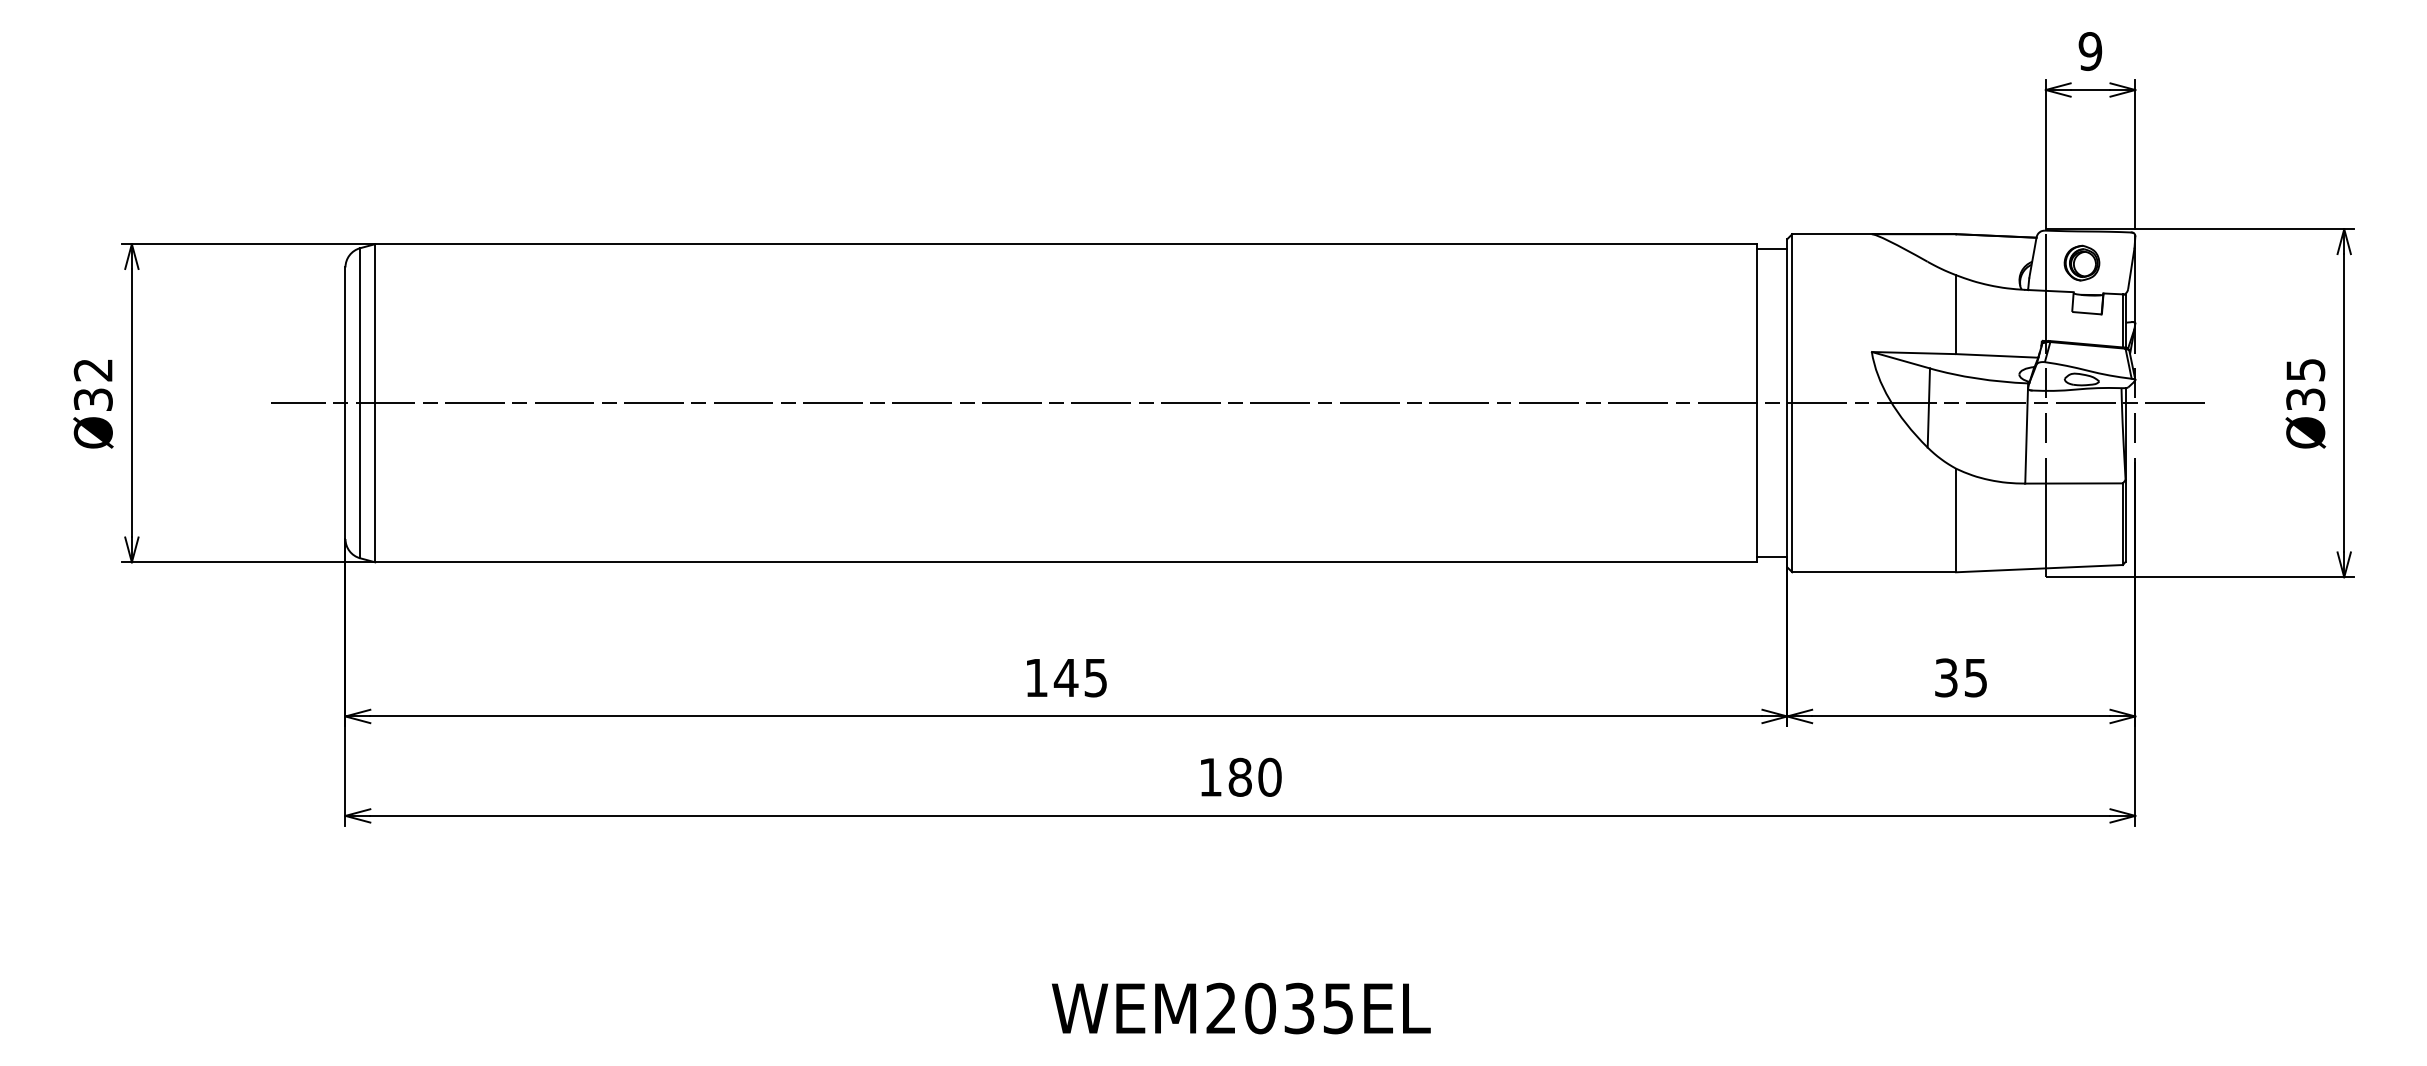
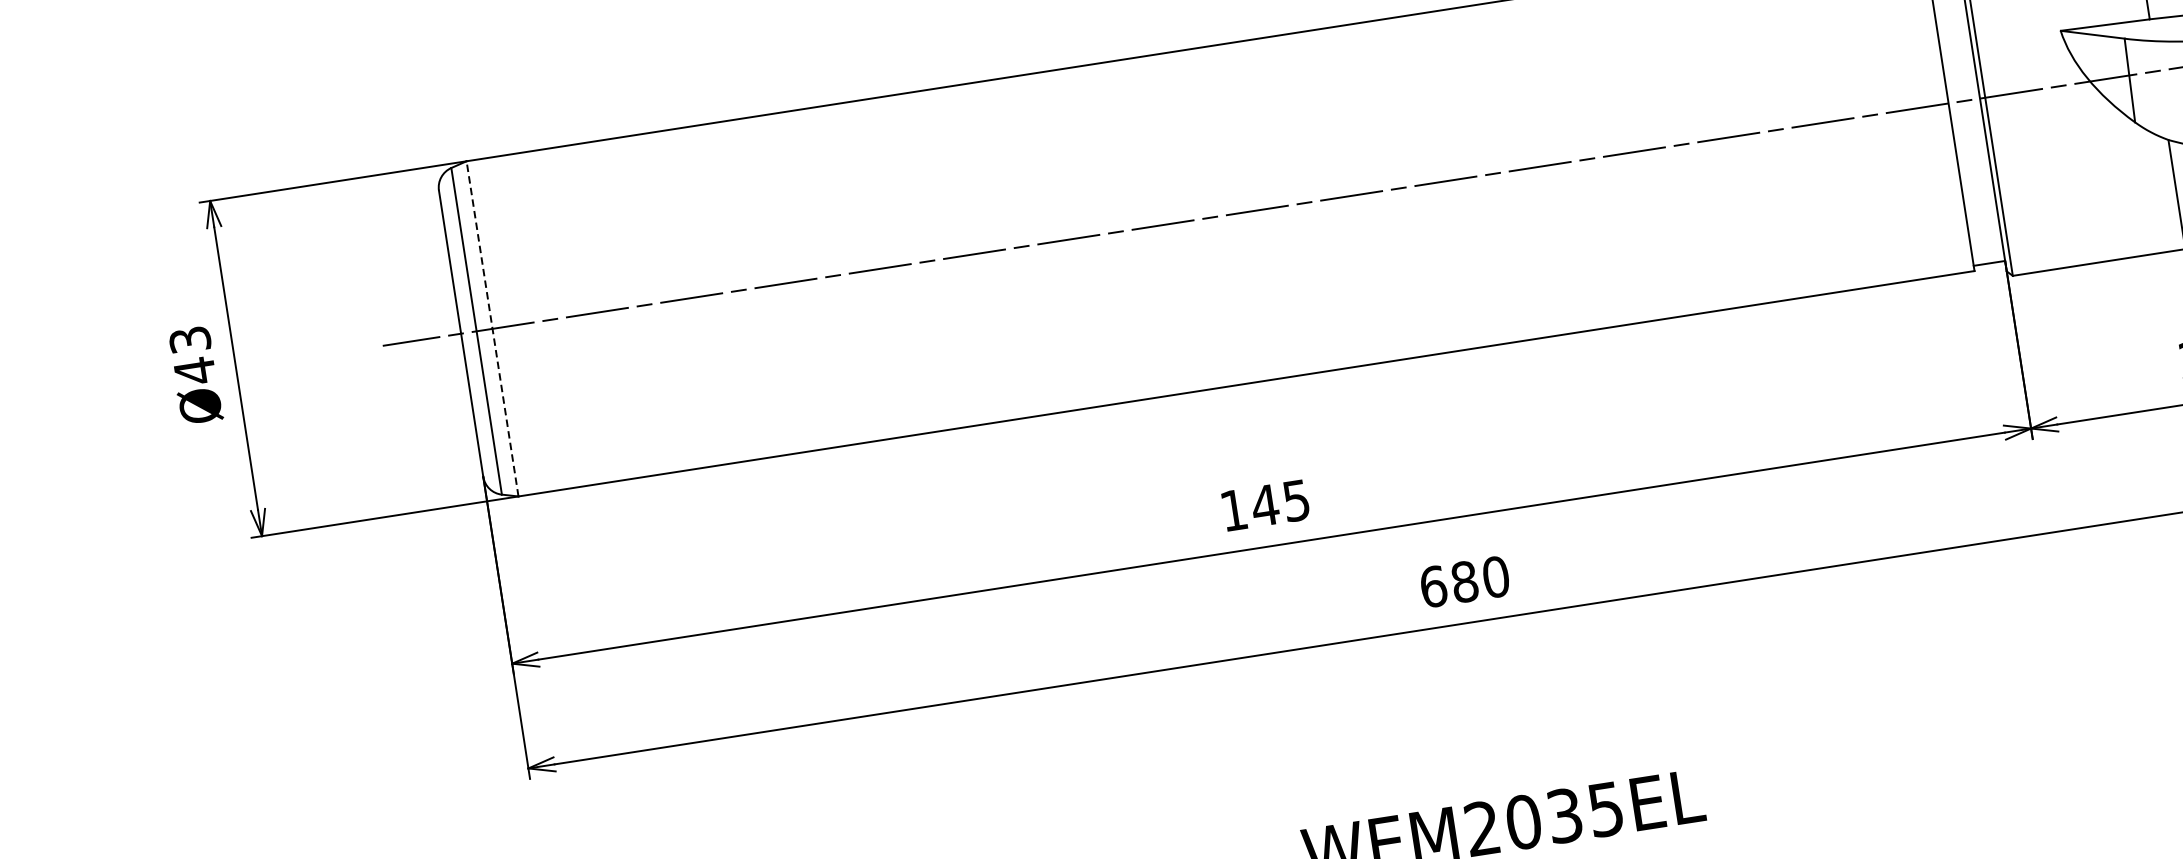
text: (92, 385) -> (191, 356), Ø32 -> Ø43
line: (375, 402) -> (492, 328), solid -> dashed
text: (1210, 776) -> (1433, 585), 180 -> 680

